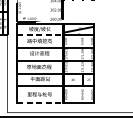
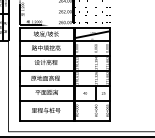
line: (39, 34) -> (46, 40), dashed -> solid
line: (39, 103) -> (46, 120), dashed -> solid

